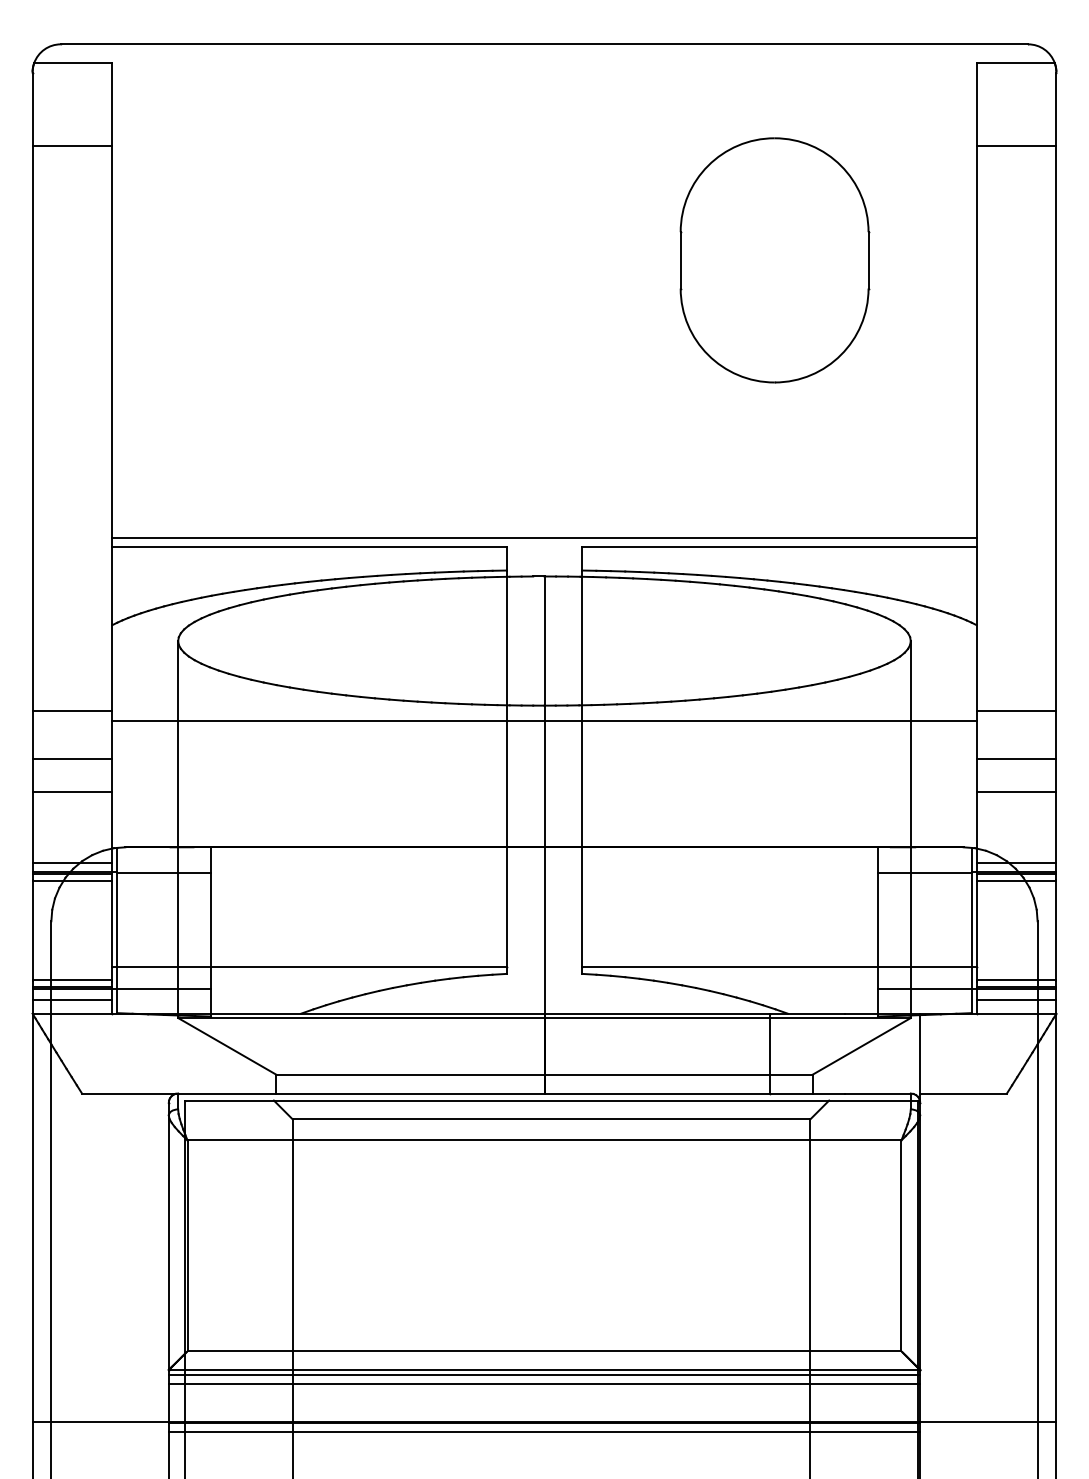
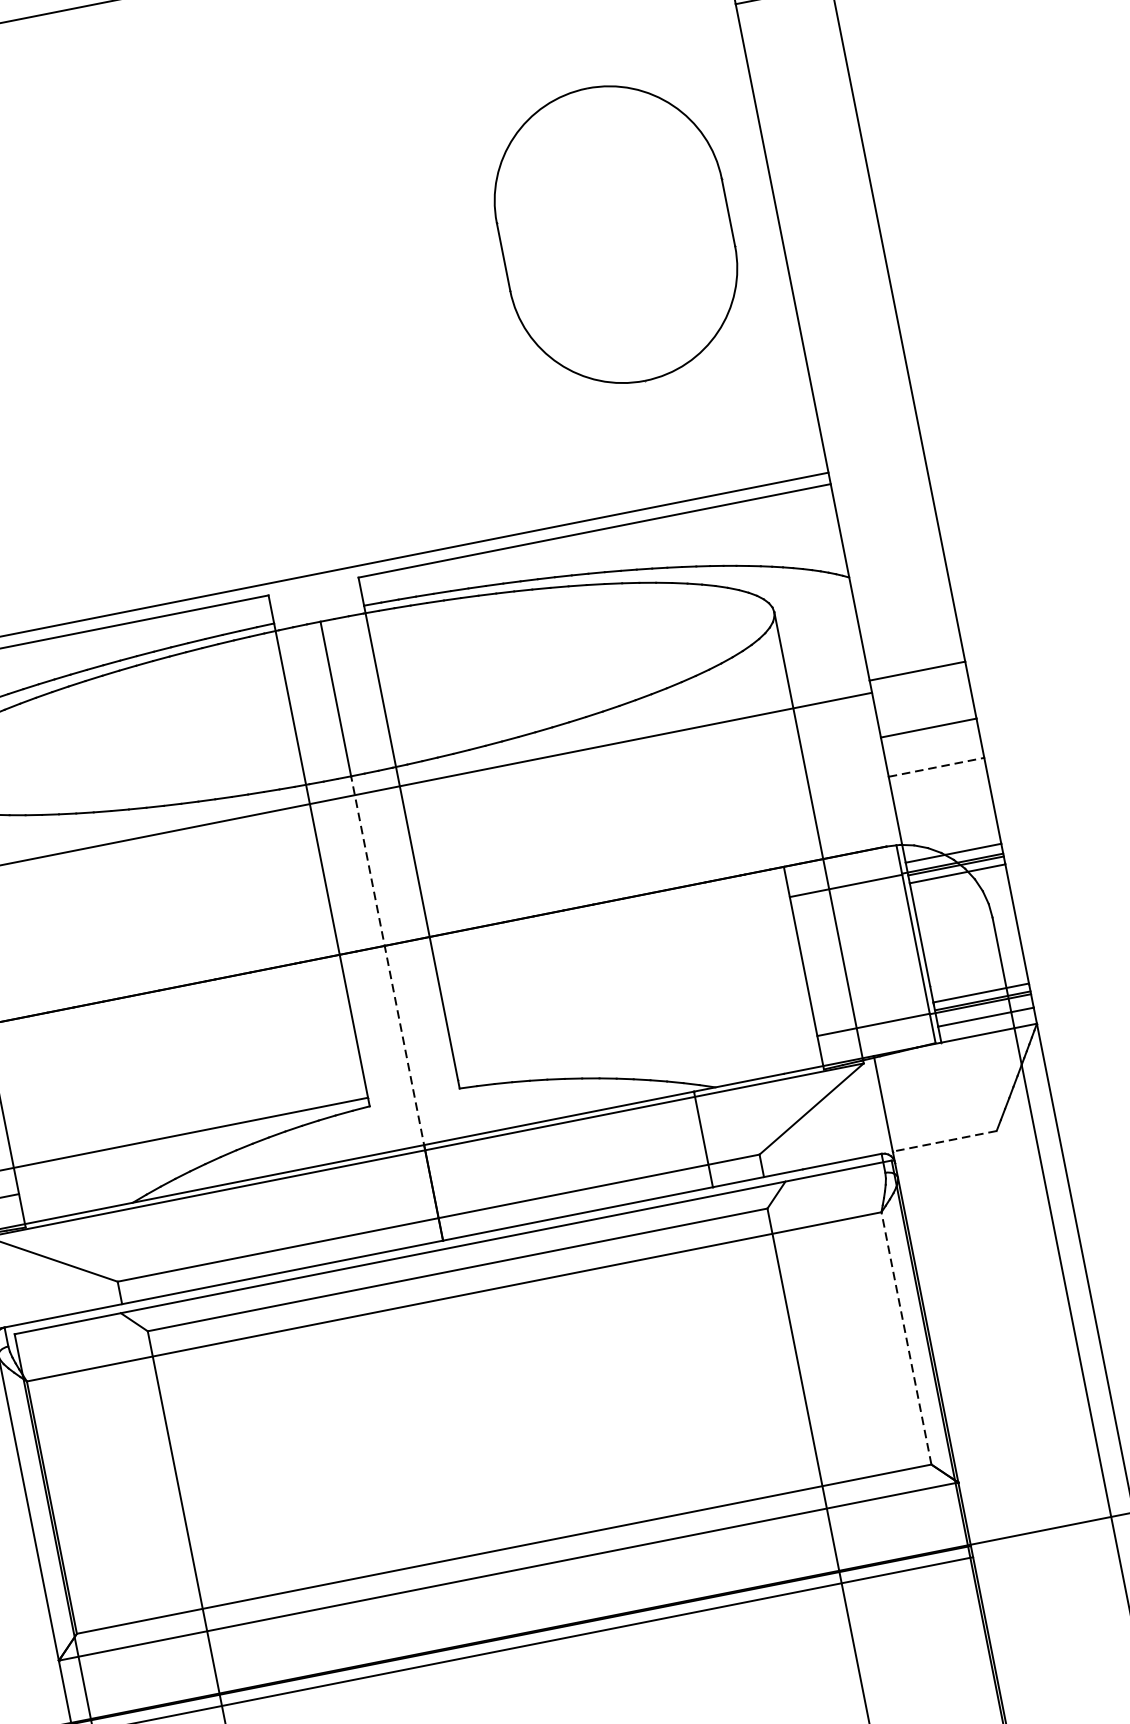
part: (774, 260) -> (615, 234), moved
line: (1016, 791) -> (936, 767), solid -> dashed
line: (544, 861) -> (388, 962), solid -> dashed
line: (779, 966) -> (694, 1032), removed
line: (963, 1093) -> (944, 1141), solid -> dashed
line: (901, 1245) -> (906, 1337), solid -> dashed
line: (544, 1374) -> (509, 1576), removed
line: (544, 1383) -> (511, 1587), removed

